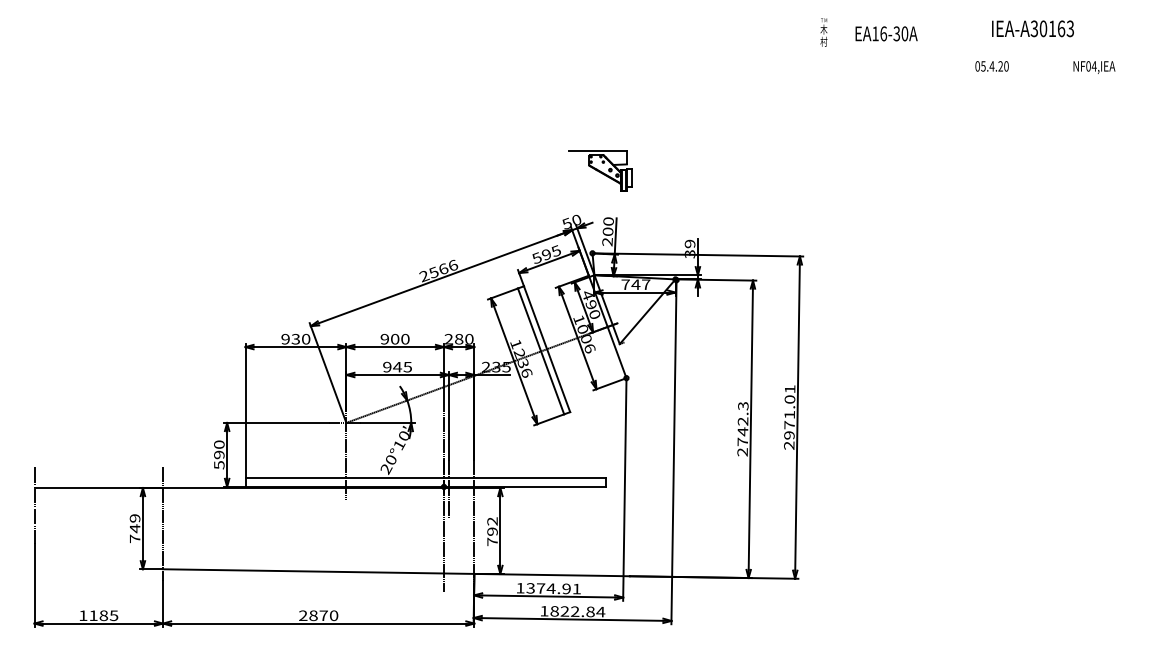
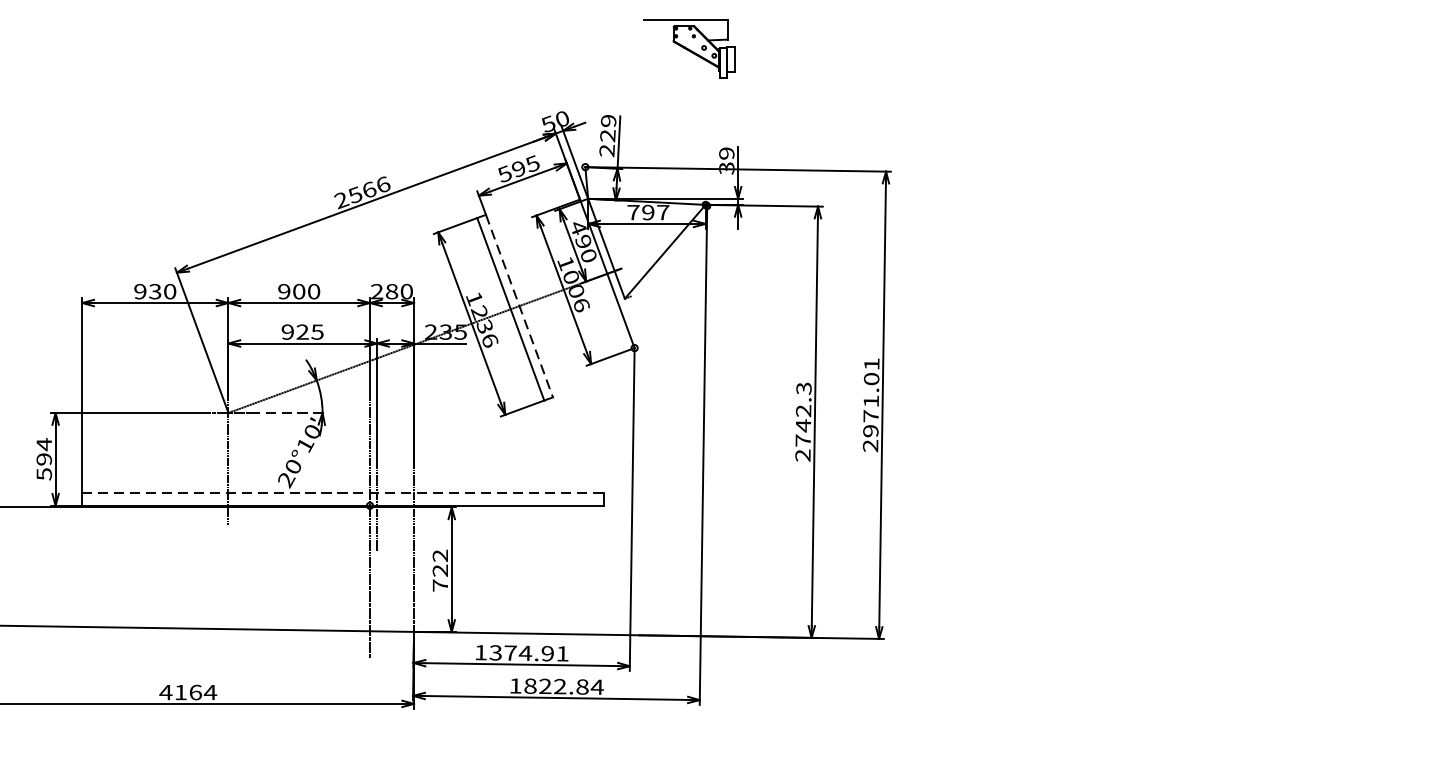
part: (600, 170) -> (689, 48), moved
text: (607, 226) -> (607, 128), 200 -> 229
text: (635, 284) -> (647, 212), 747 -> 797
line: (547, 349) -> (520, 306), solid -> dashed
text: (397, 366) -> (302, 331), 945 -> 925
line: (387, 422) -> (288, 412), solid -> dashed
text: (219, 444) -> (44, 444), 590 -> 594
line: (426, 478) -> (344, 493), solid -> dashed
text: (492, 531) -> (440, 570), 792 -> 722
text: (318, 615) -> (188, 692), 2870 -> 4164

